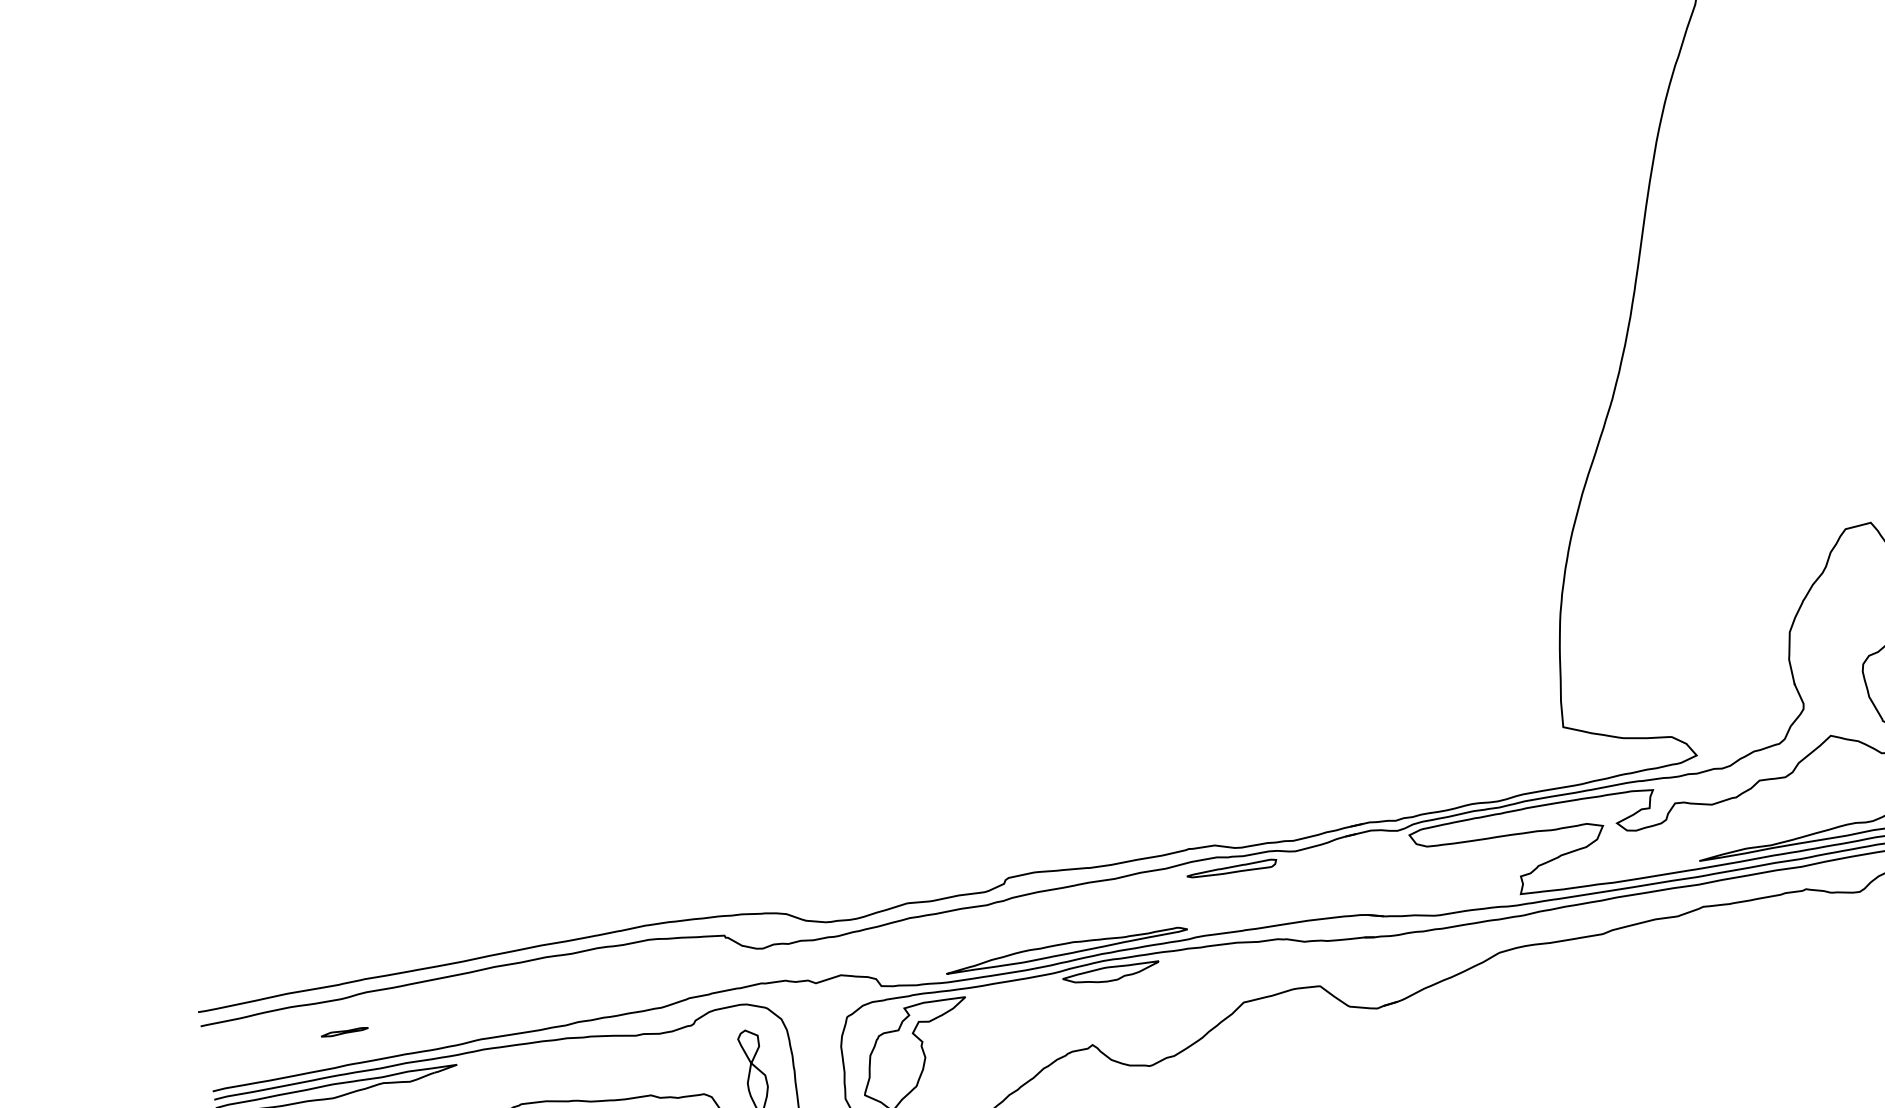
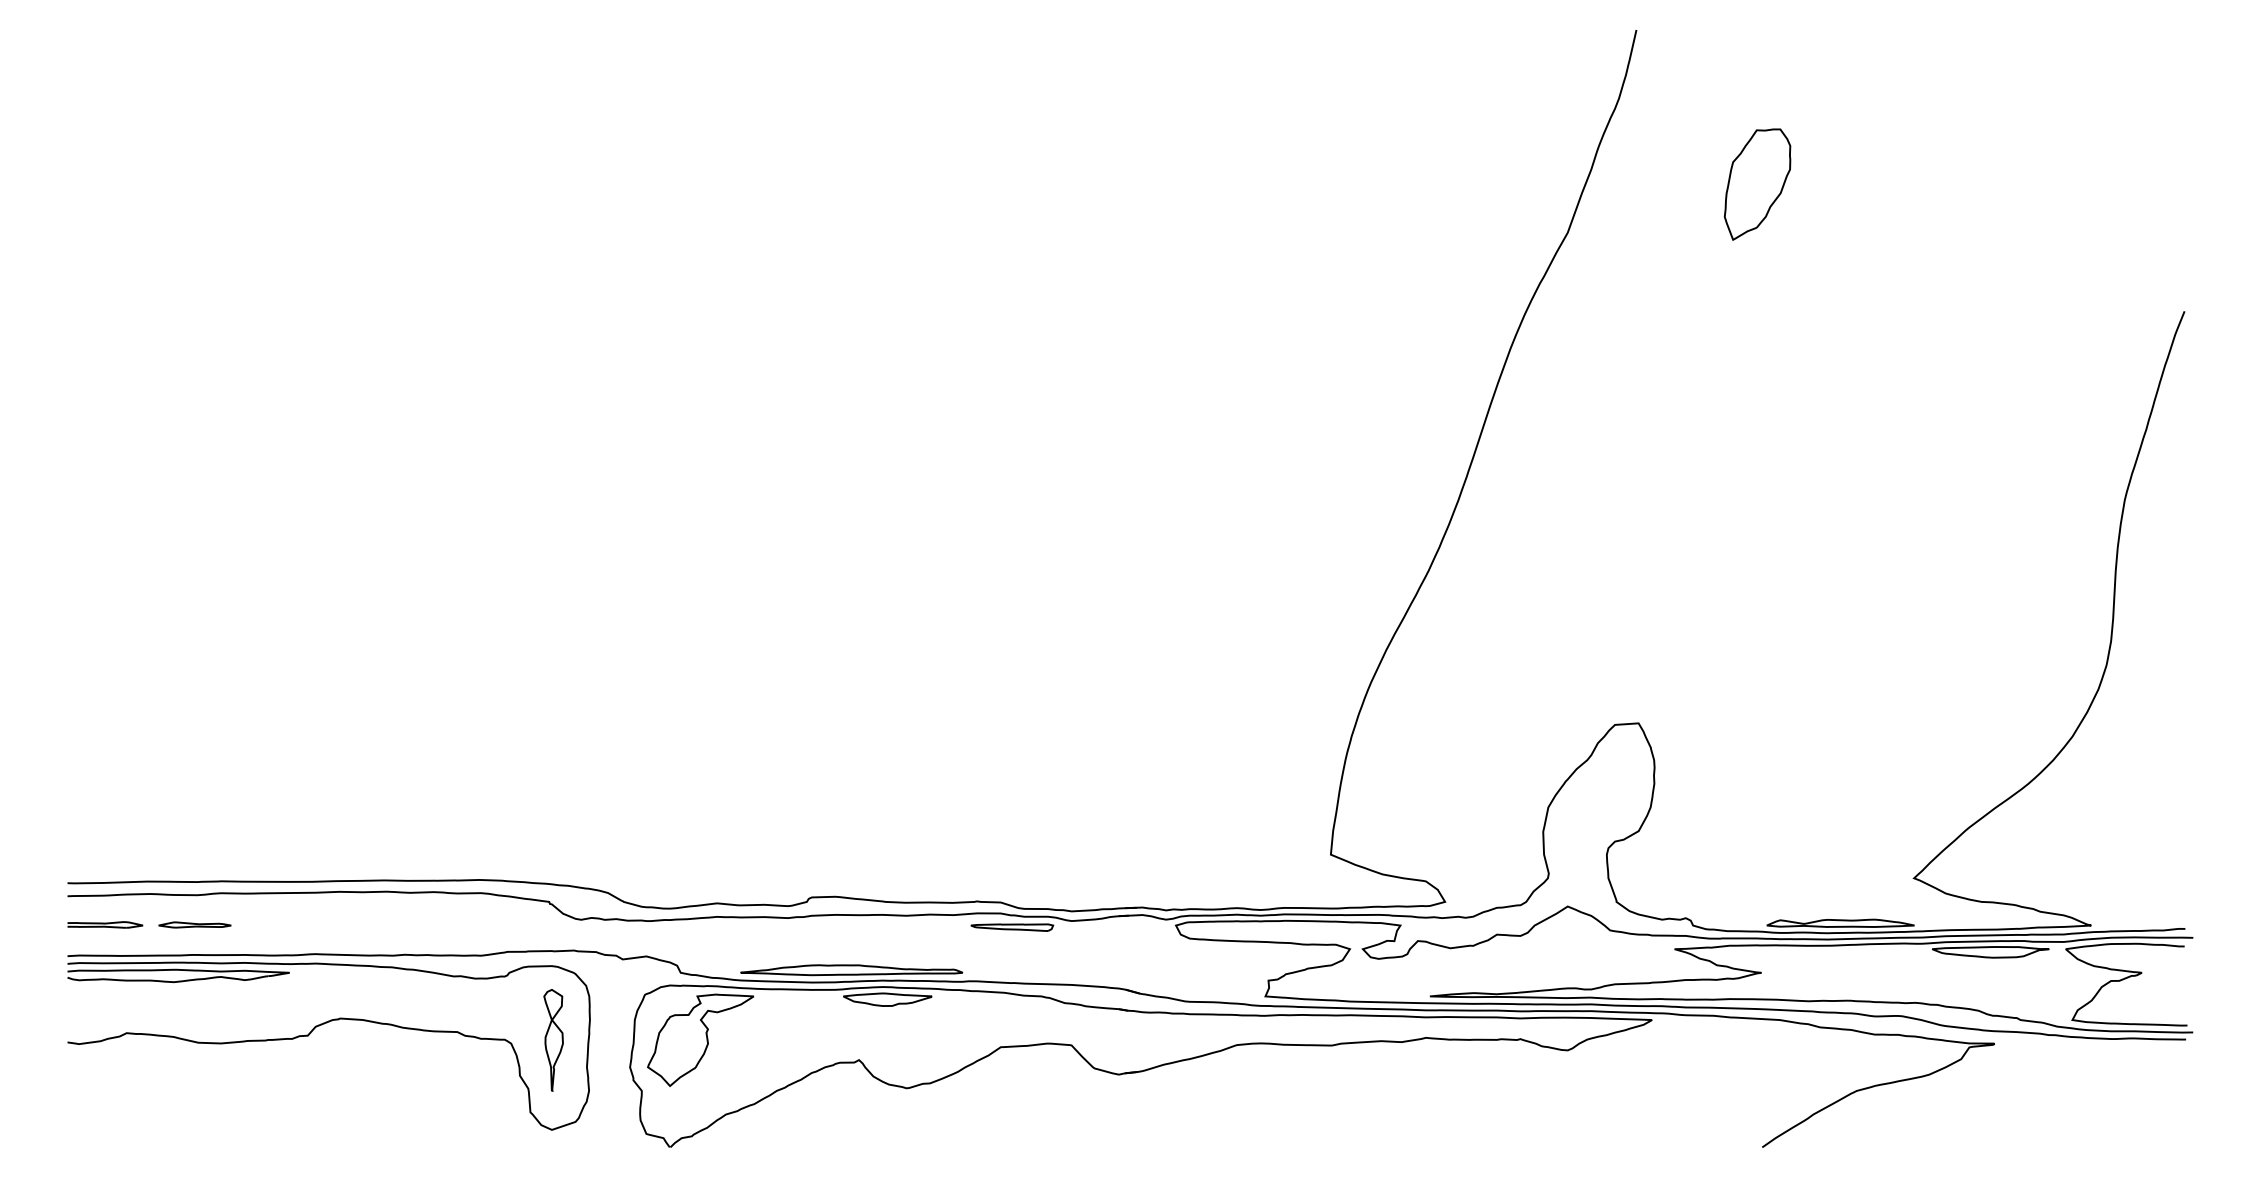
part: (344, 1031) -> (194, 924), size x1.67
part: (247, 1049) -> (105, 924), added

